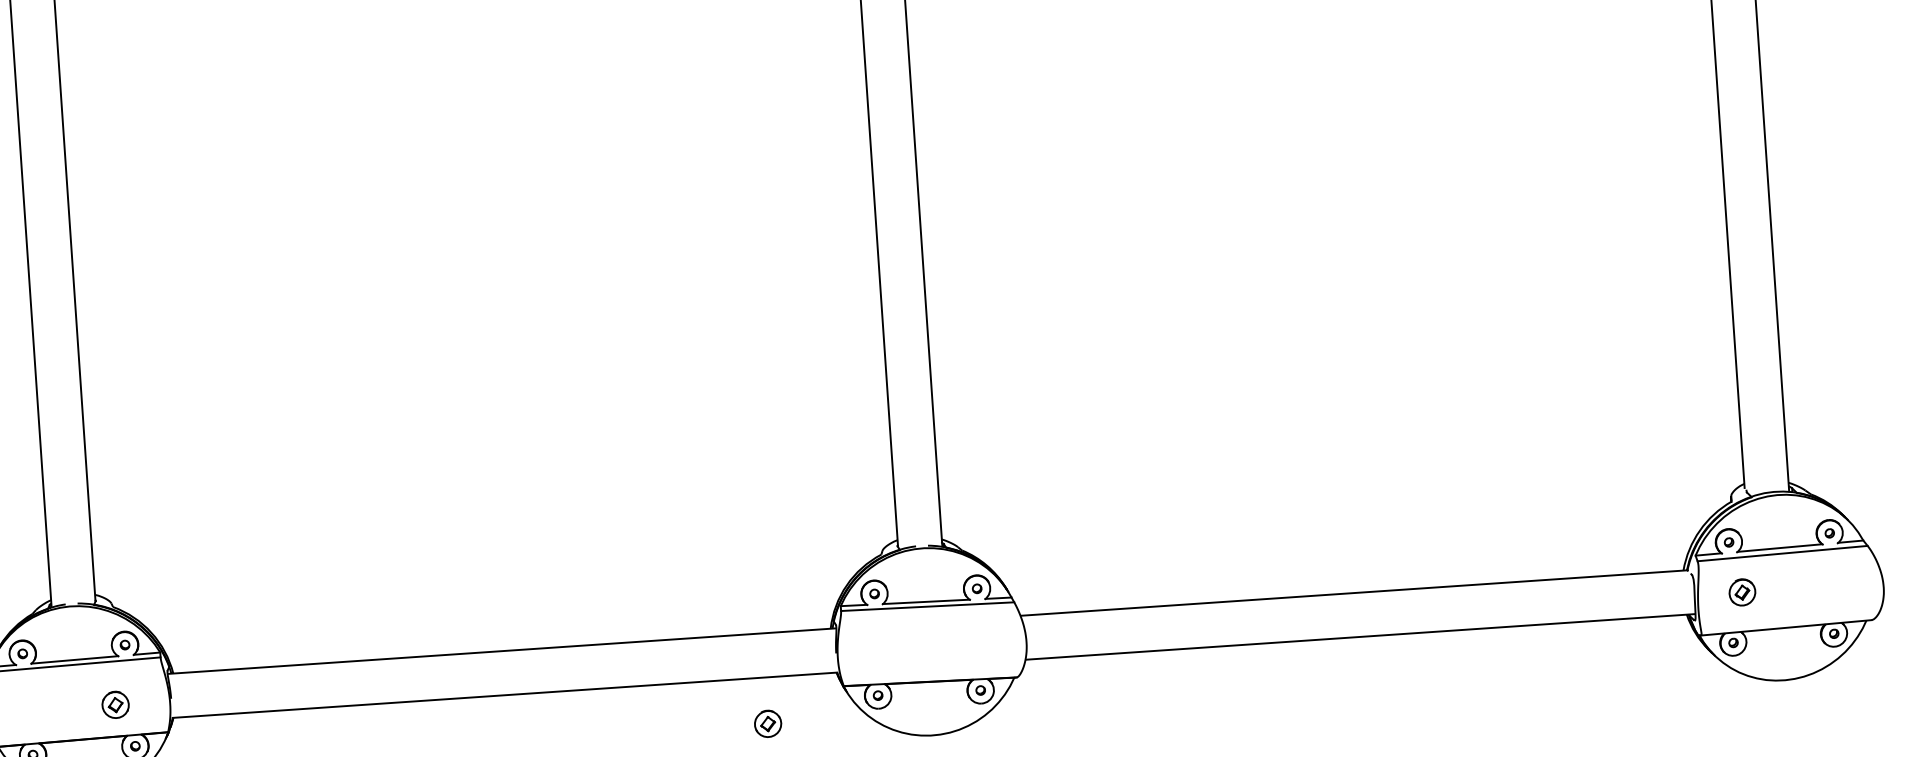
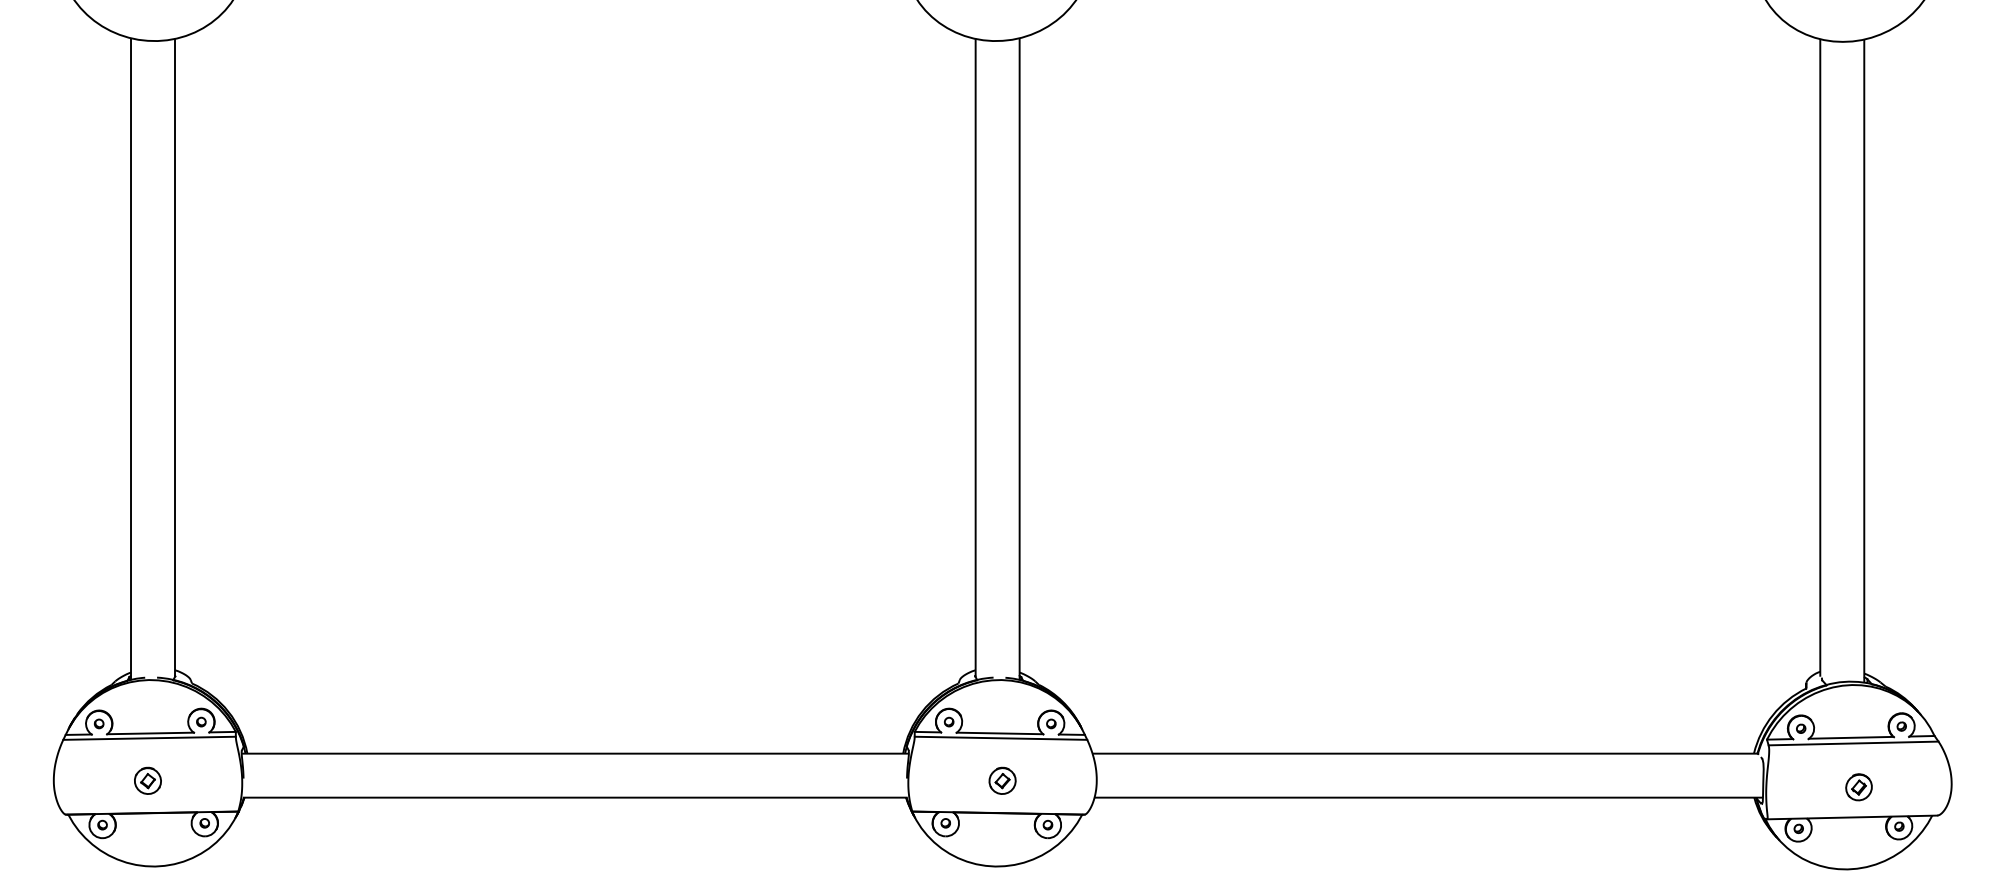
part: (1741, 592) -> (1858, 787), moved
part: (115, 704) -> (147, 780), moved
part: (767, 723) -> (1002, 780), moved

